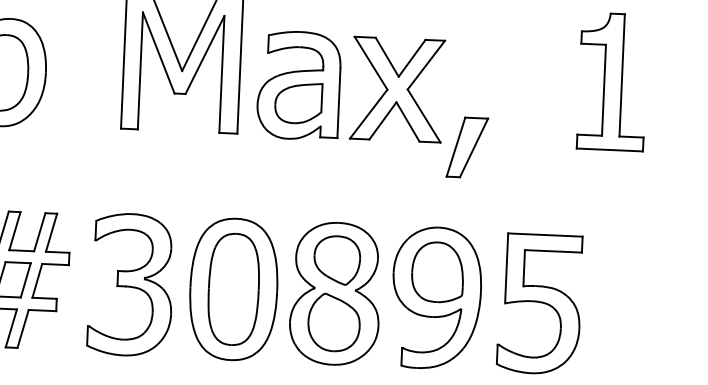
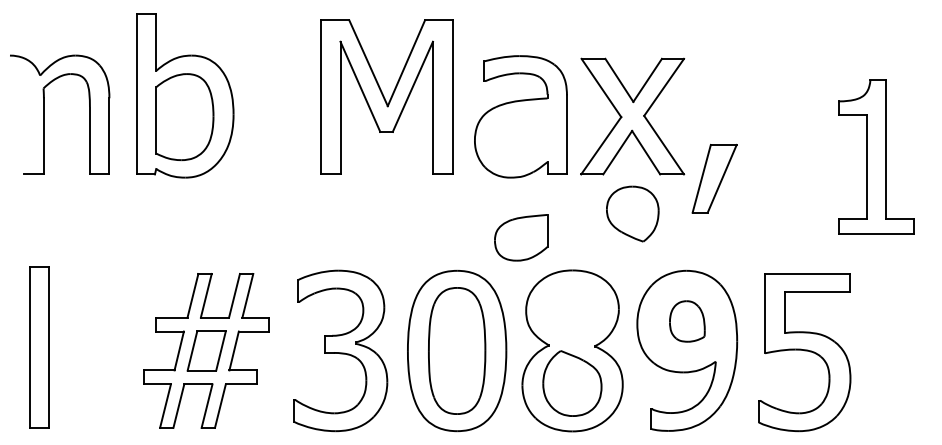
part: (613, 81) -> (876, 156), moved
part: (298, 102) -> (521, 237), moved
part: (336, 259) -> (632, 213), moved
part: (437, 272) -> (687, 321), size x0.6

